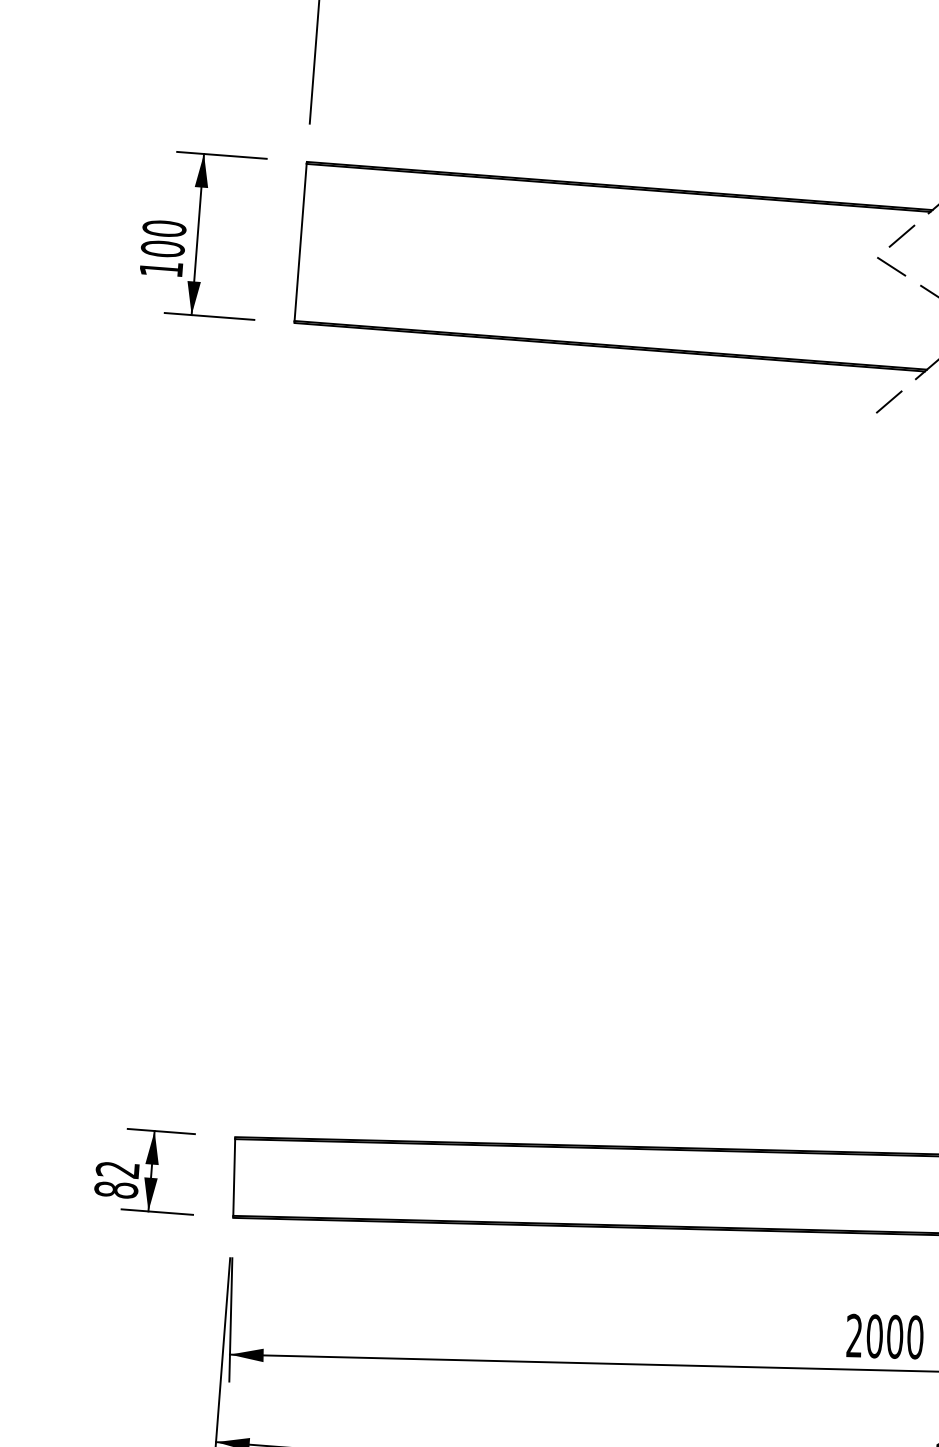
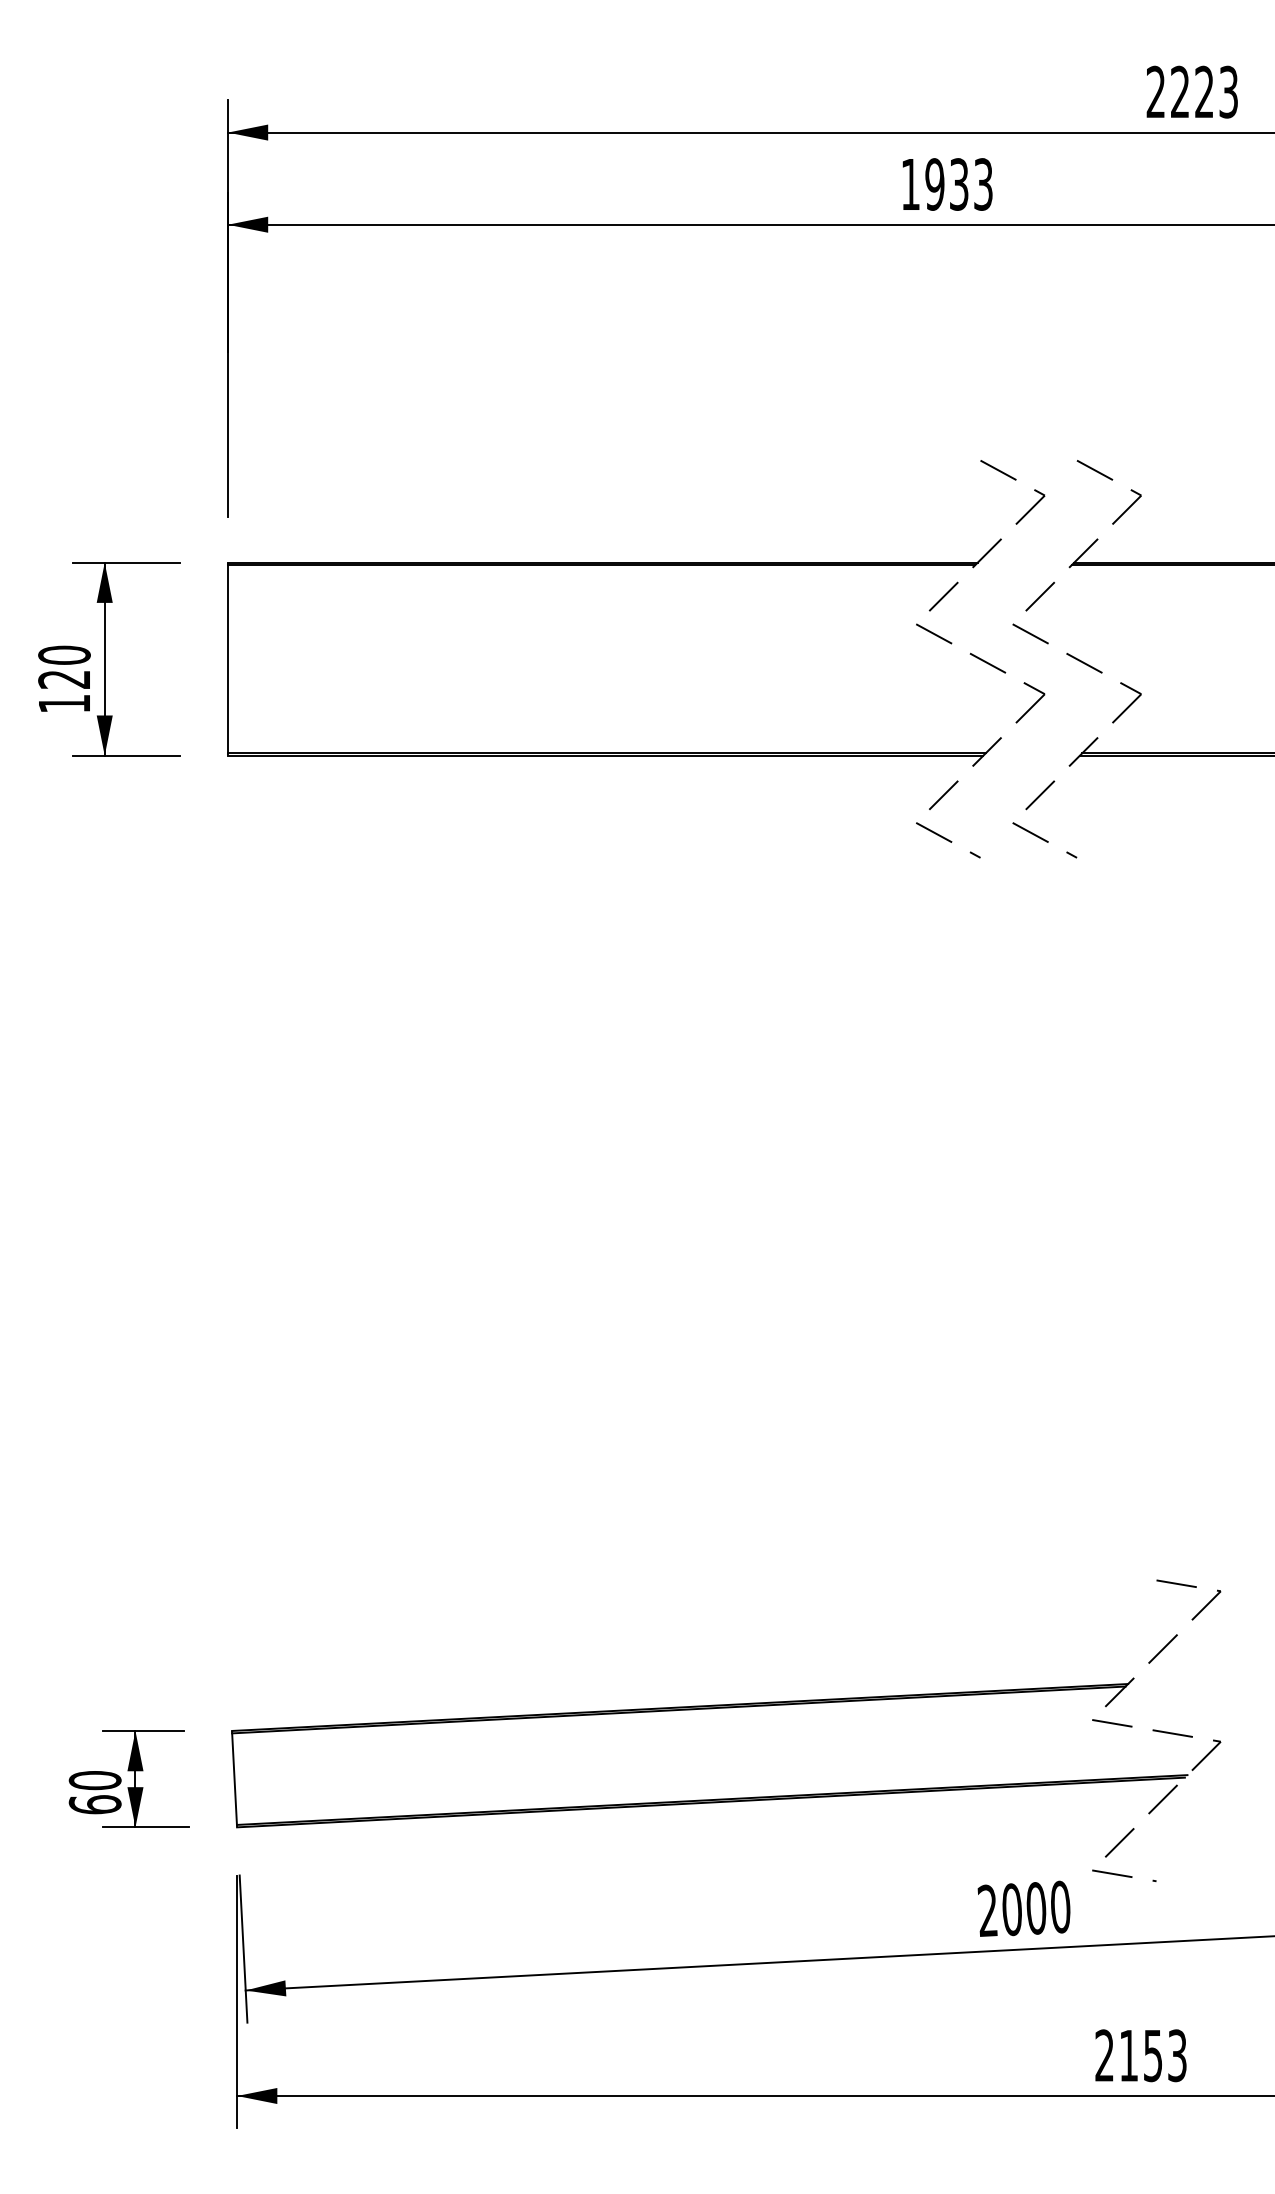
text: (162, 248) -> (64, 679), 100 -> 120
line: (890, 440) -> (948, 840), added
text: (116, 1179) -> (94, 1792), 82 -> 60

